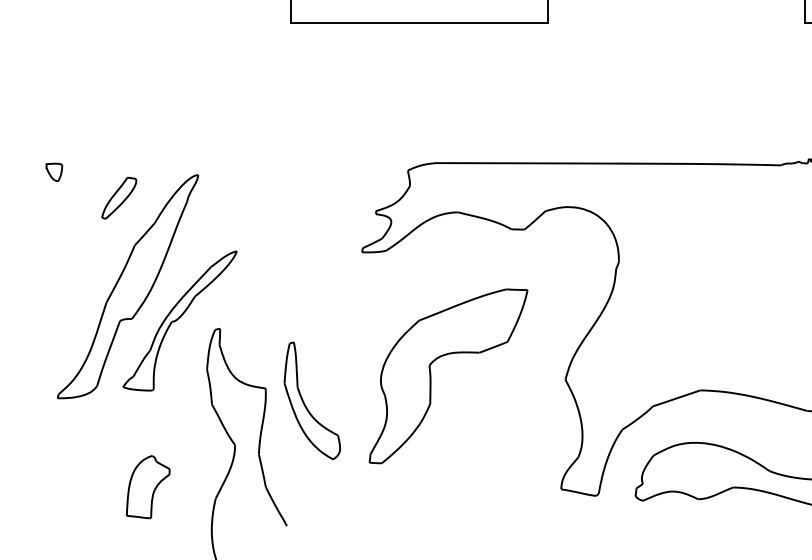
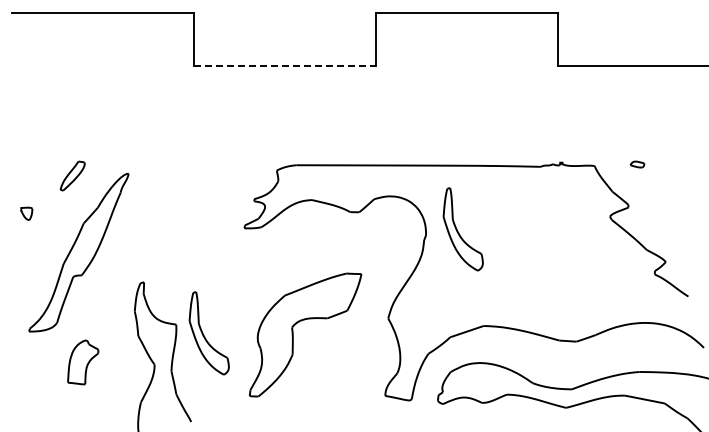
line: (420, 23) -> (285, 66), solid -> dashed
part: (53, 171) -> (26, 213), moved
part: (118, 197) -> (72, 175), moved
part: (670, 253) -> (462, 229), added
part: (179, 320) -> (115, 276), removed
part: (431, 375) -> (293, 334), moved
part: (148, 487) -> (83, 362), moved

